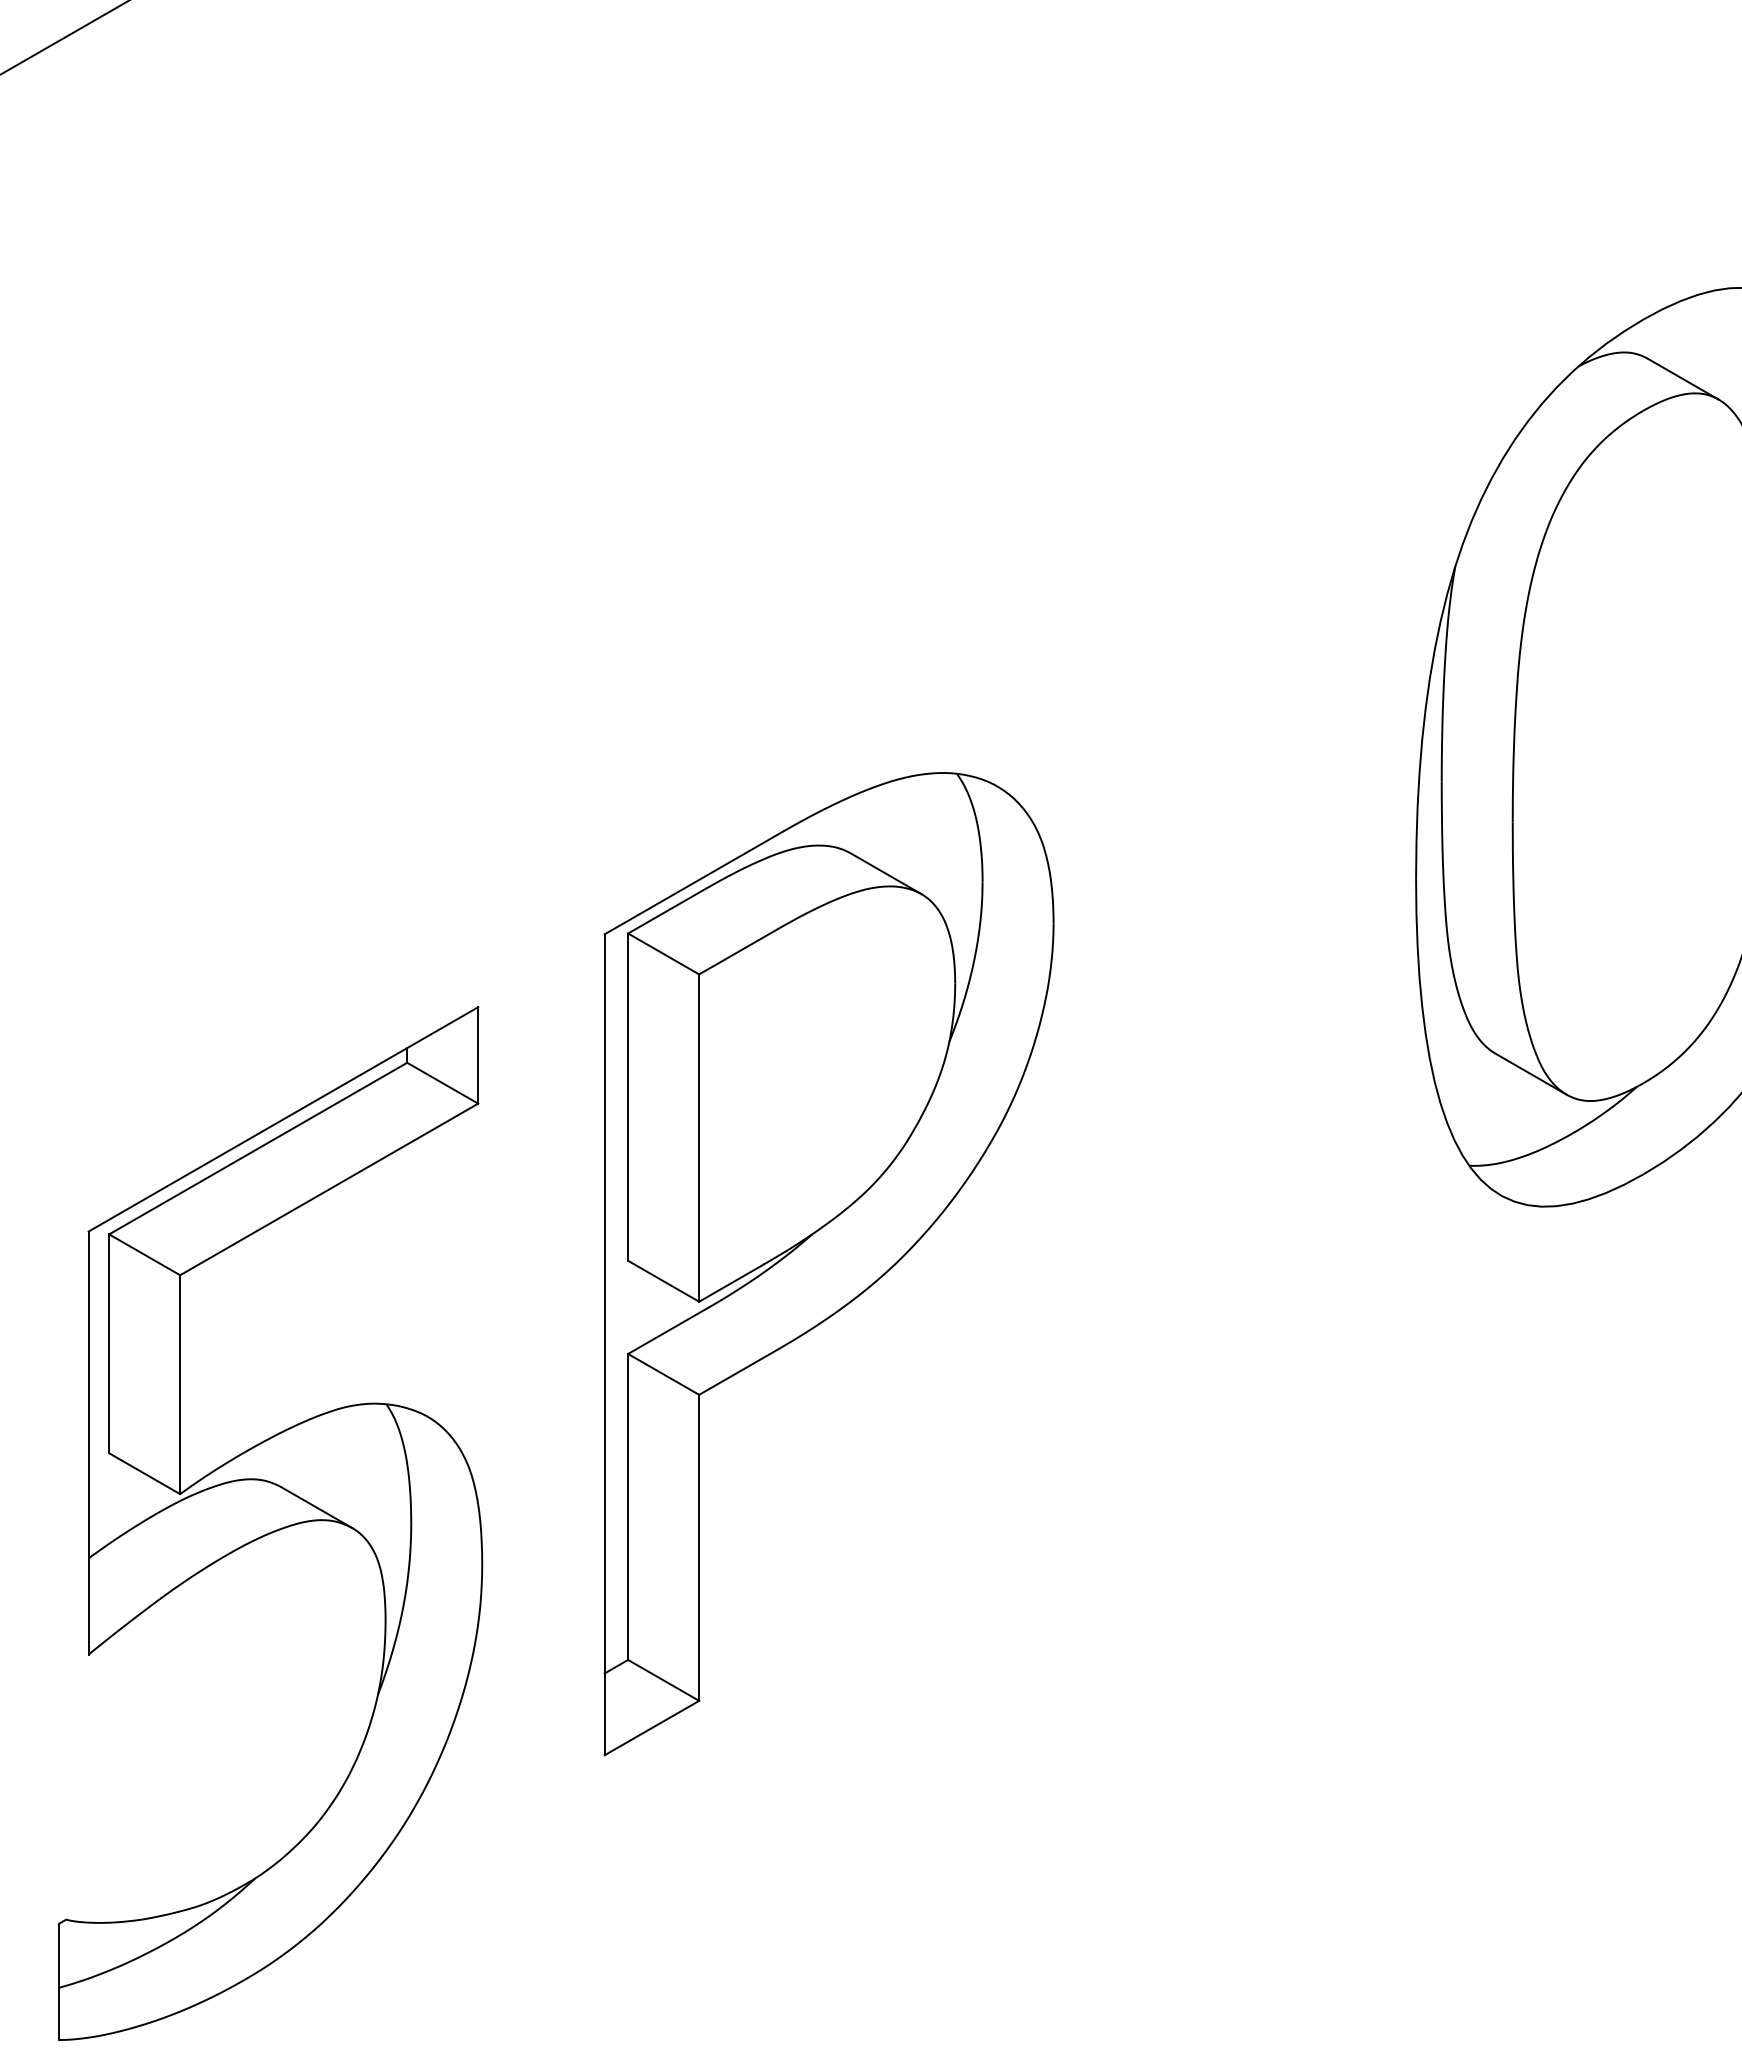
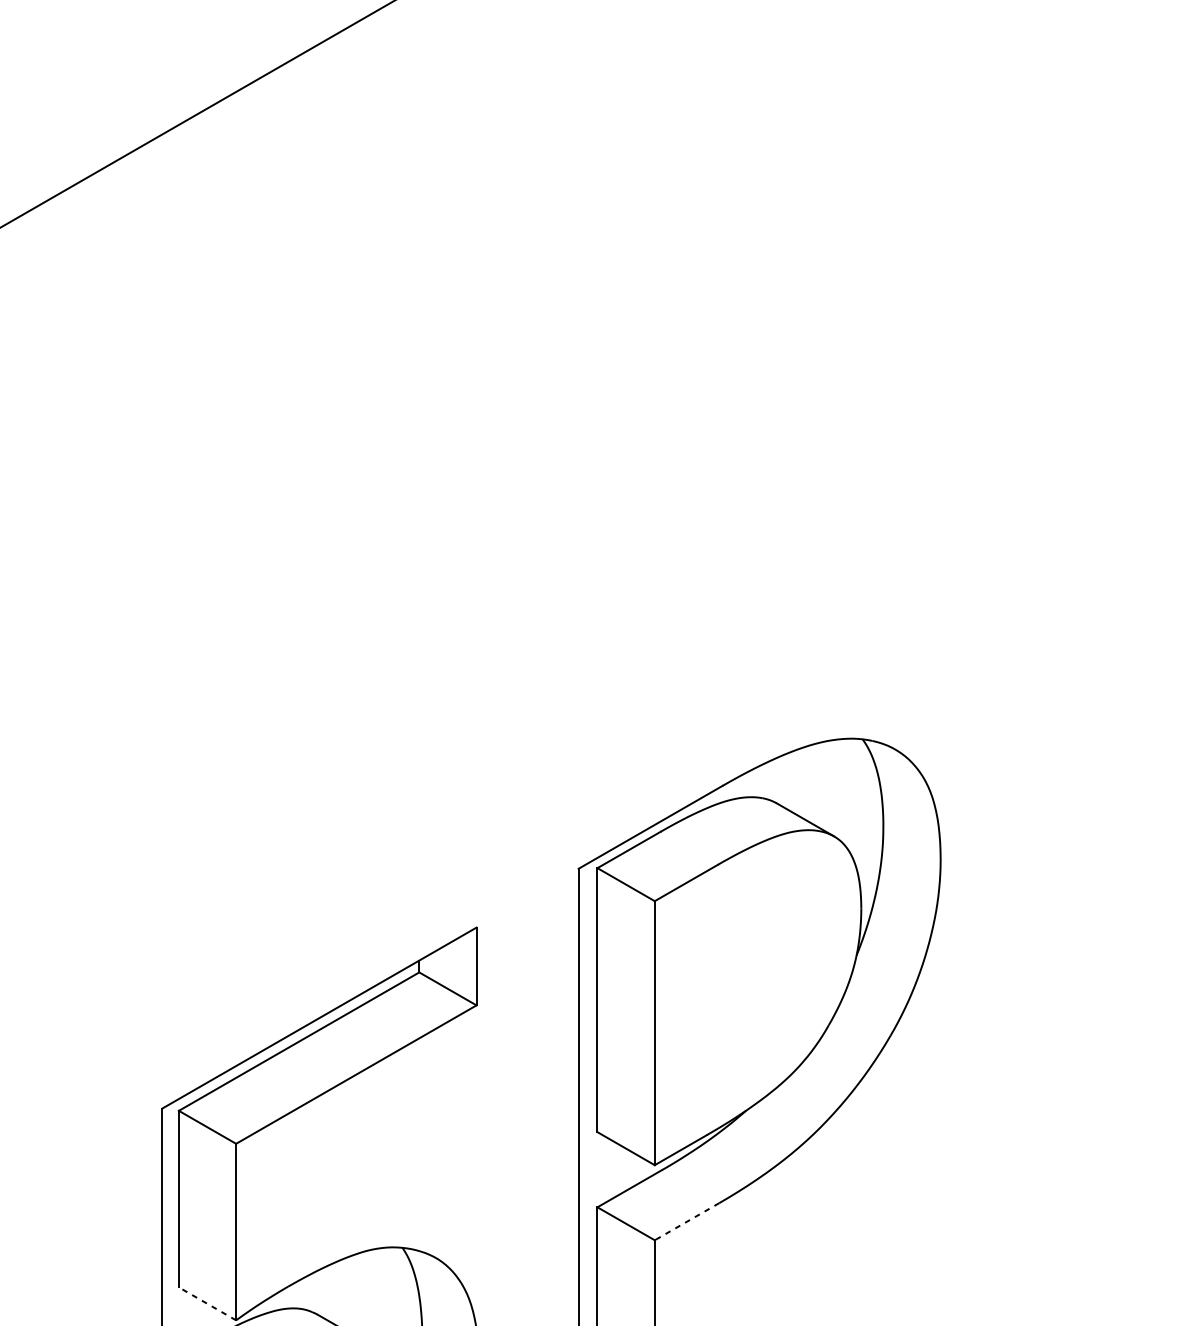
line: (738, 1372) -> (686, 1222), solid -> dashed
line: (144, 1473) -> (207, 1303), solid -> dashed

